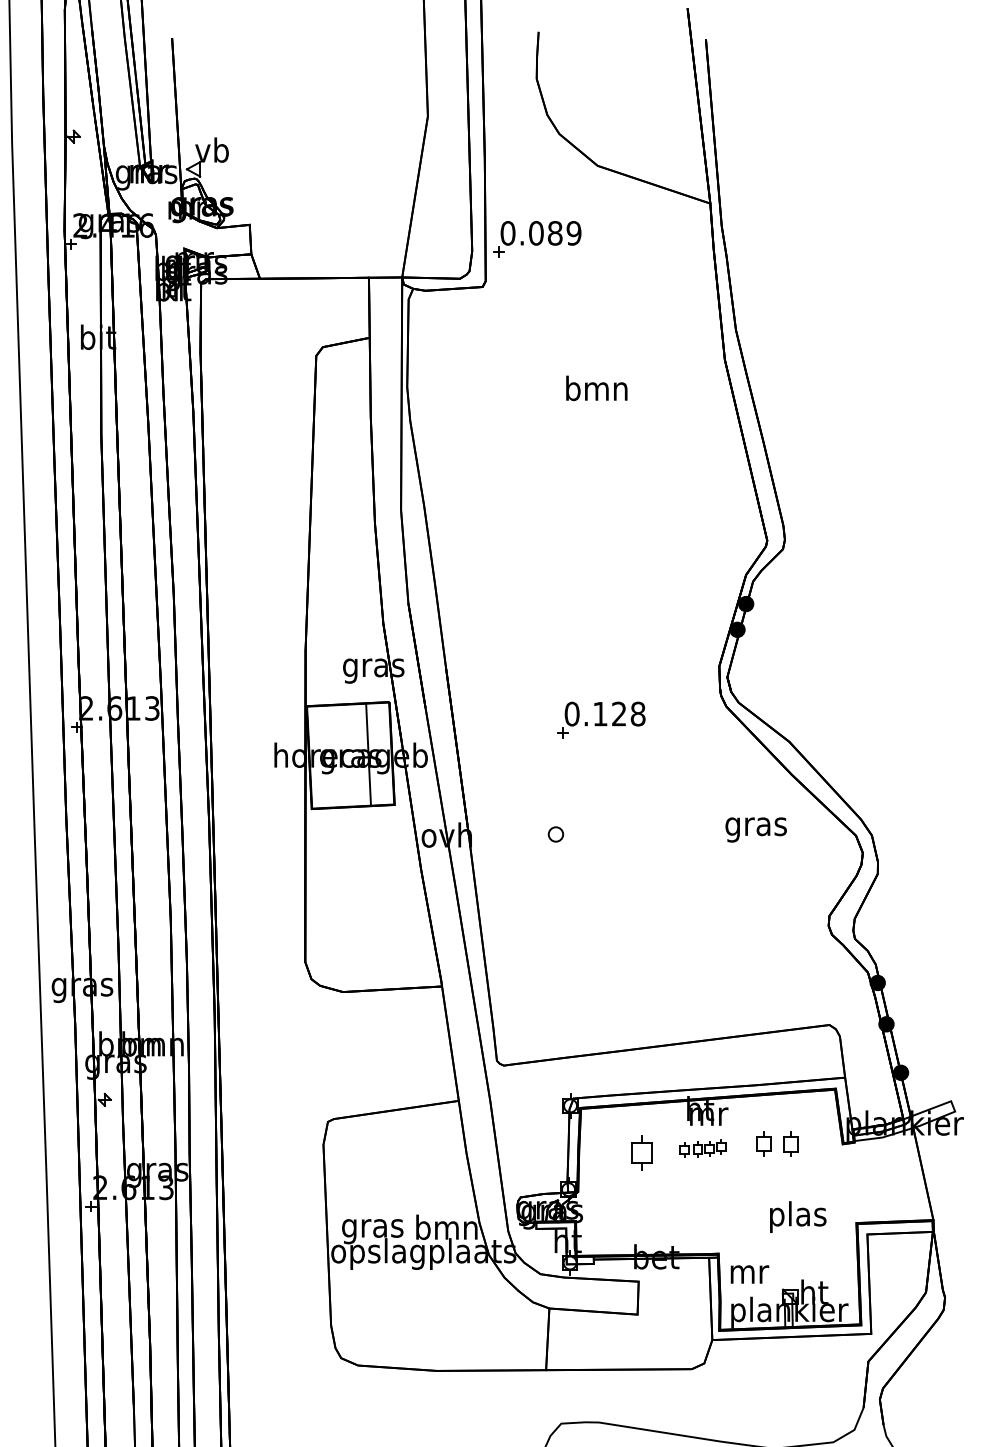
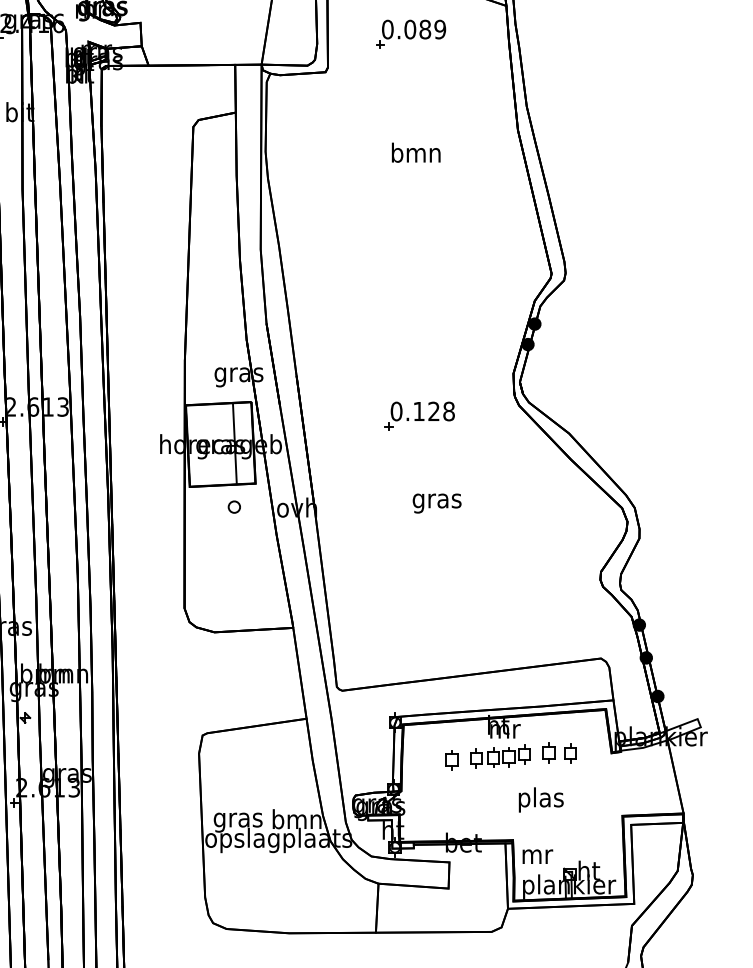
part: (537, 239) -> (411, 34), moved
text: (755, 829) -> (436, 503), moved
part: (555, 834) -> (234, 507), moved
part: (702, 1148) -> (500, 756), size x1.67
part: (641, 1152) -> (451, 759), size x0.71
text: (798, 1216) -> (541, 799), moved

